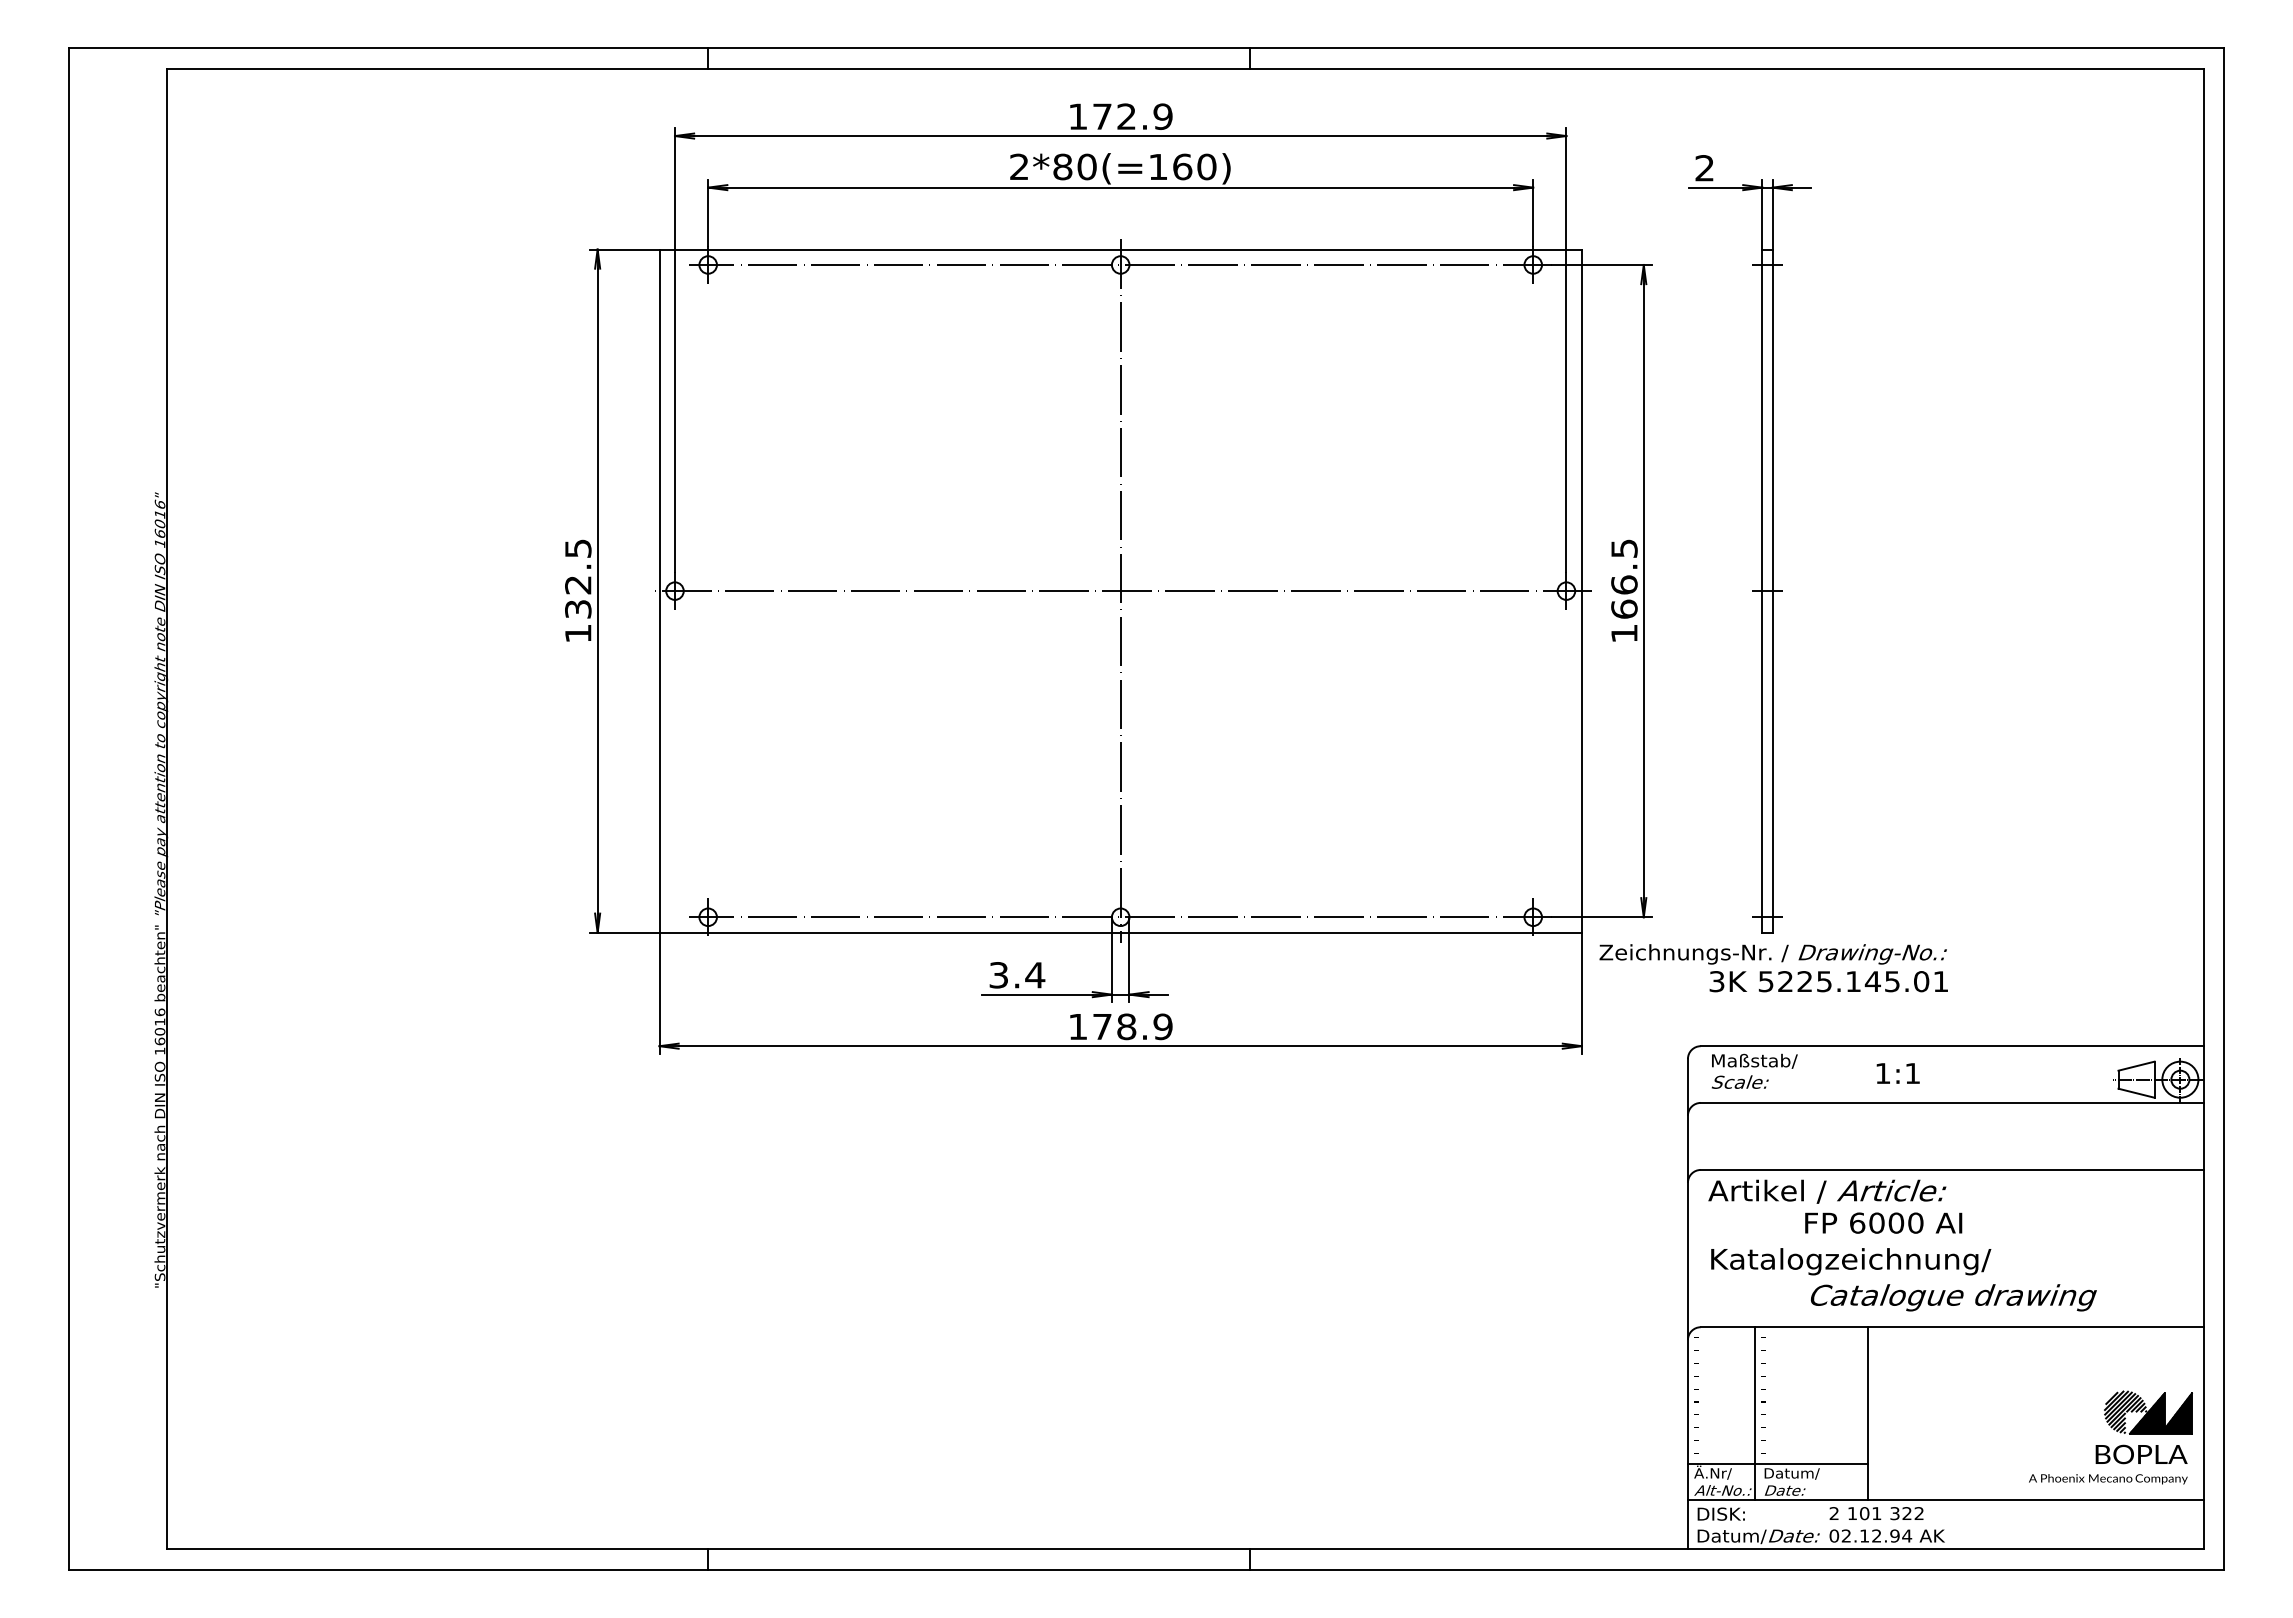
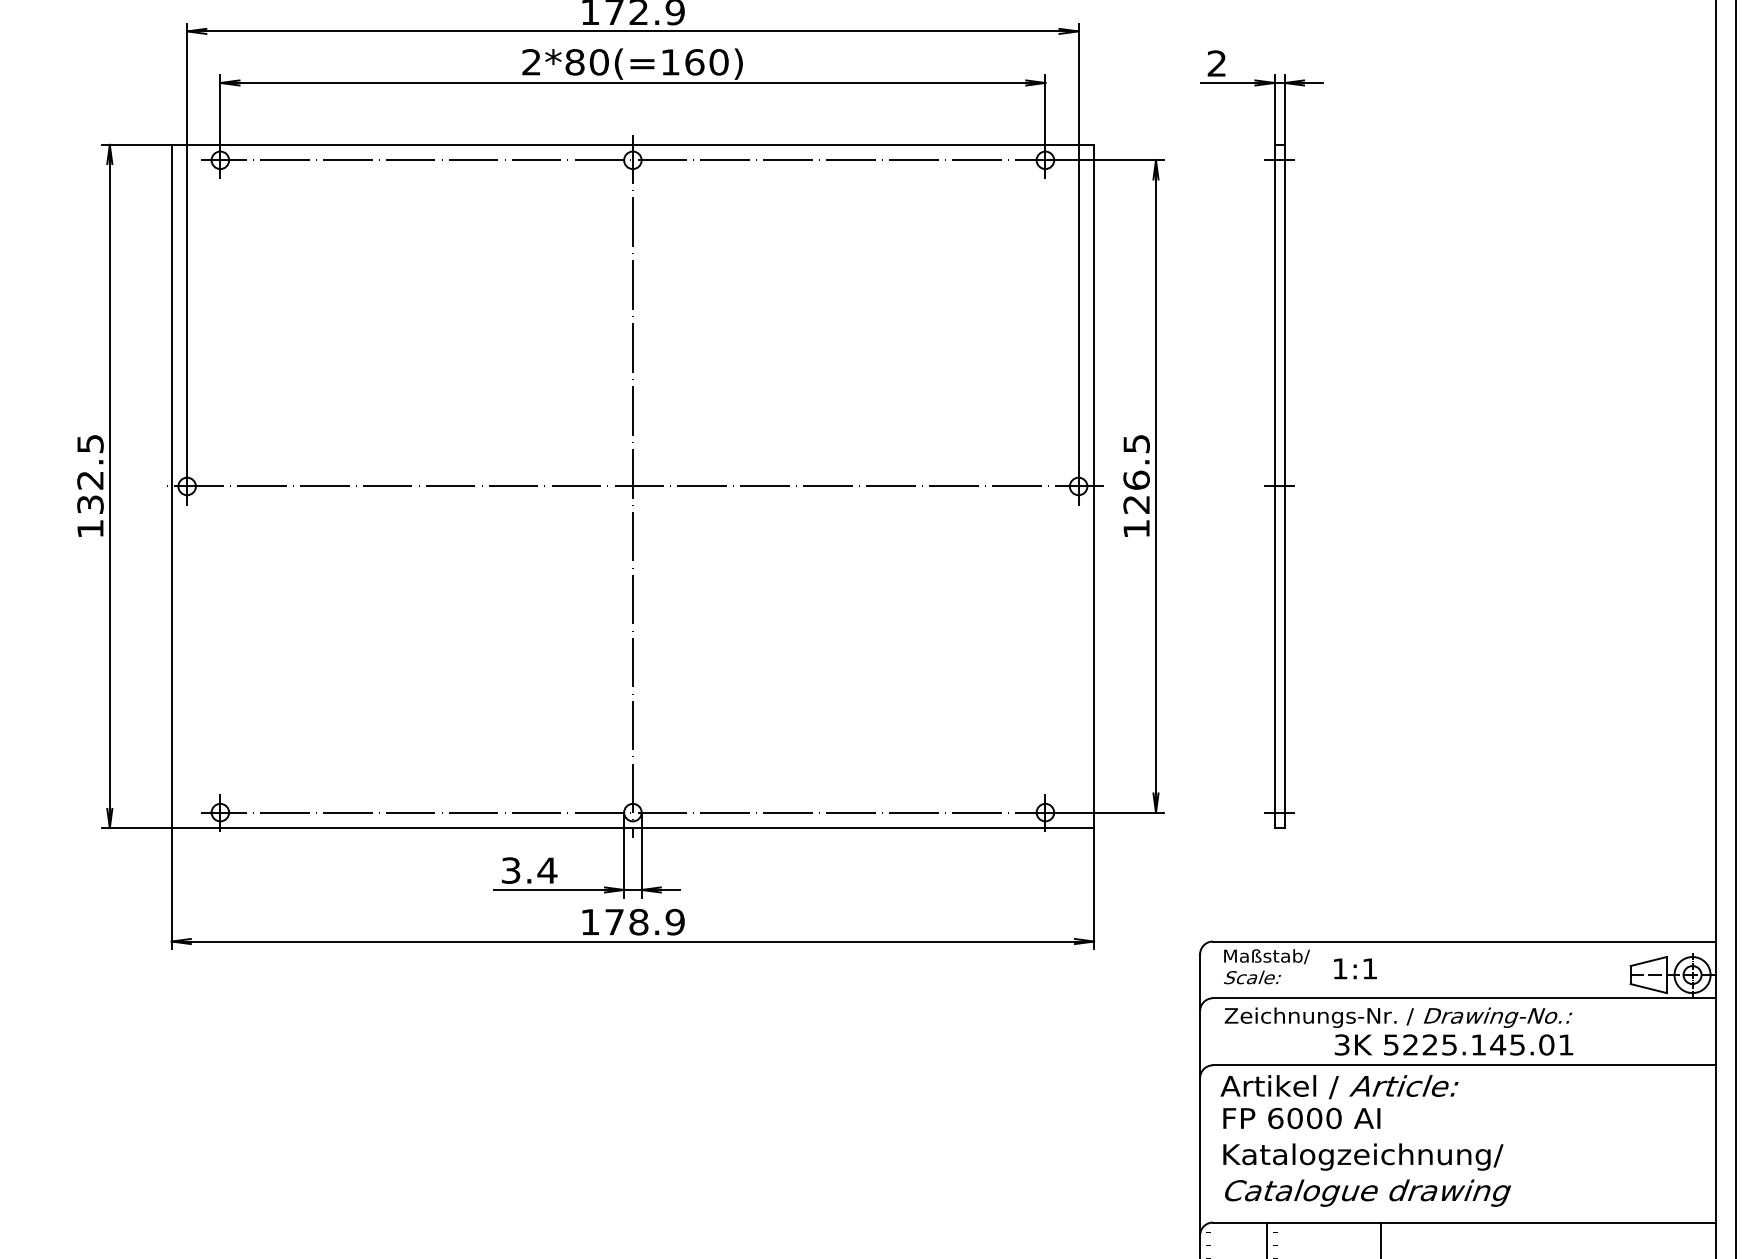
text: (1624, 608) -> (1136, 503), 166.5 -> 126.5
text: (1773, 968) -> (1398, 1031), moved
text: (1897, 1073) -> (1354, 968), moved
text: (1883, 1222) -> (1301, 1117), moved
text: (1953, 1297) -> (1367, 1192), moved

